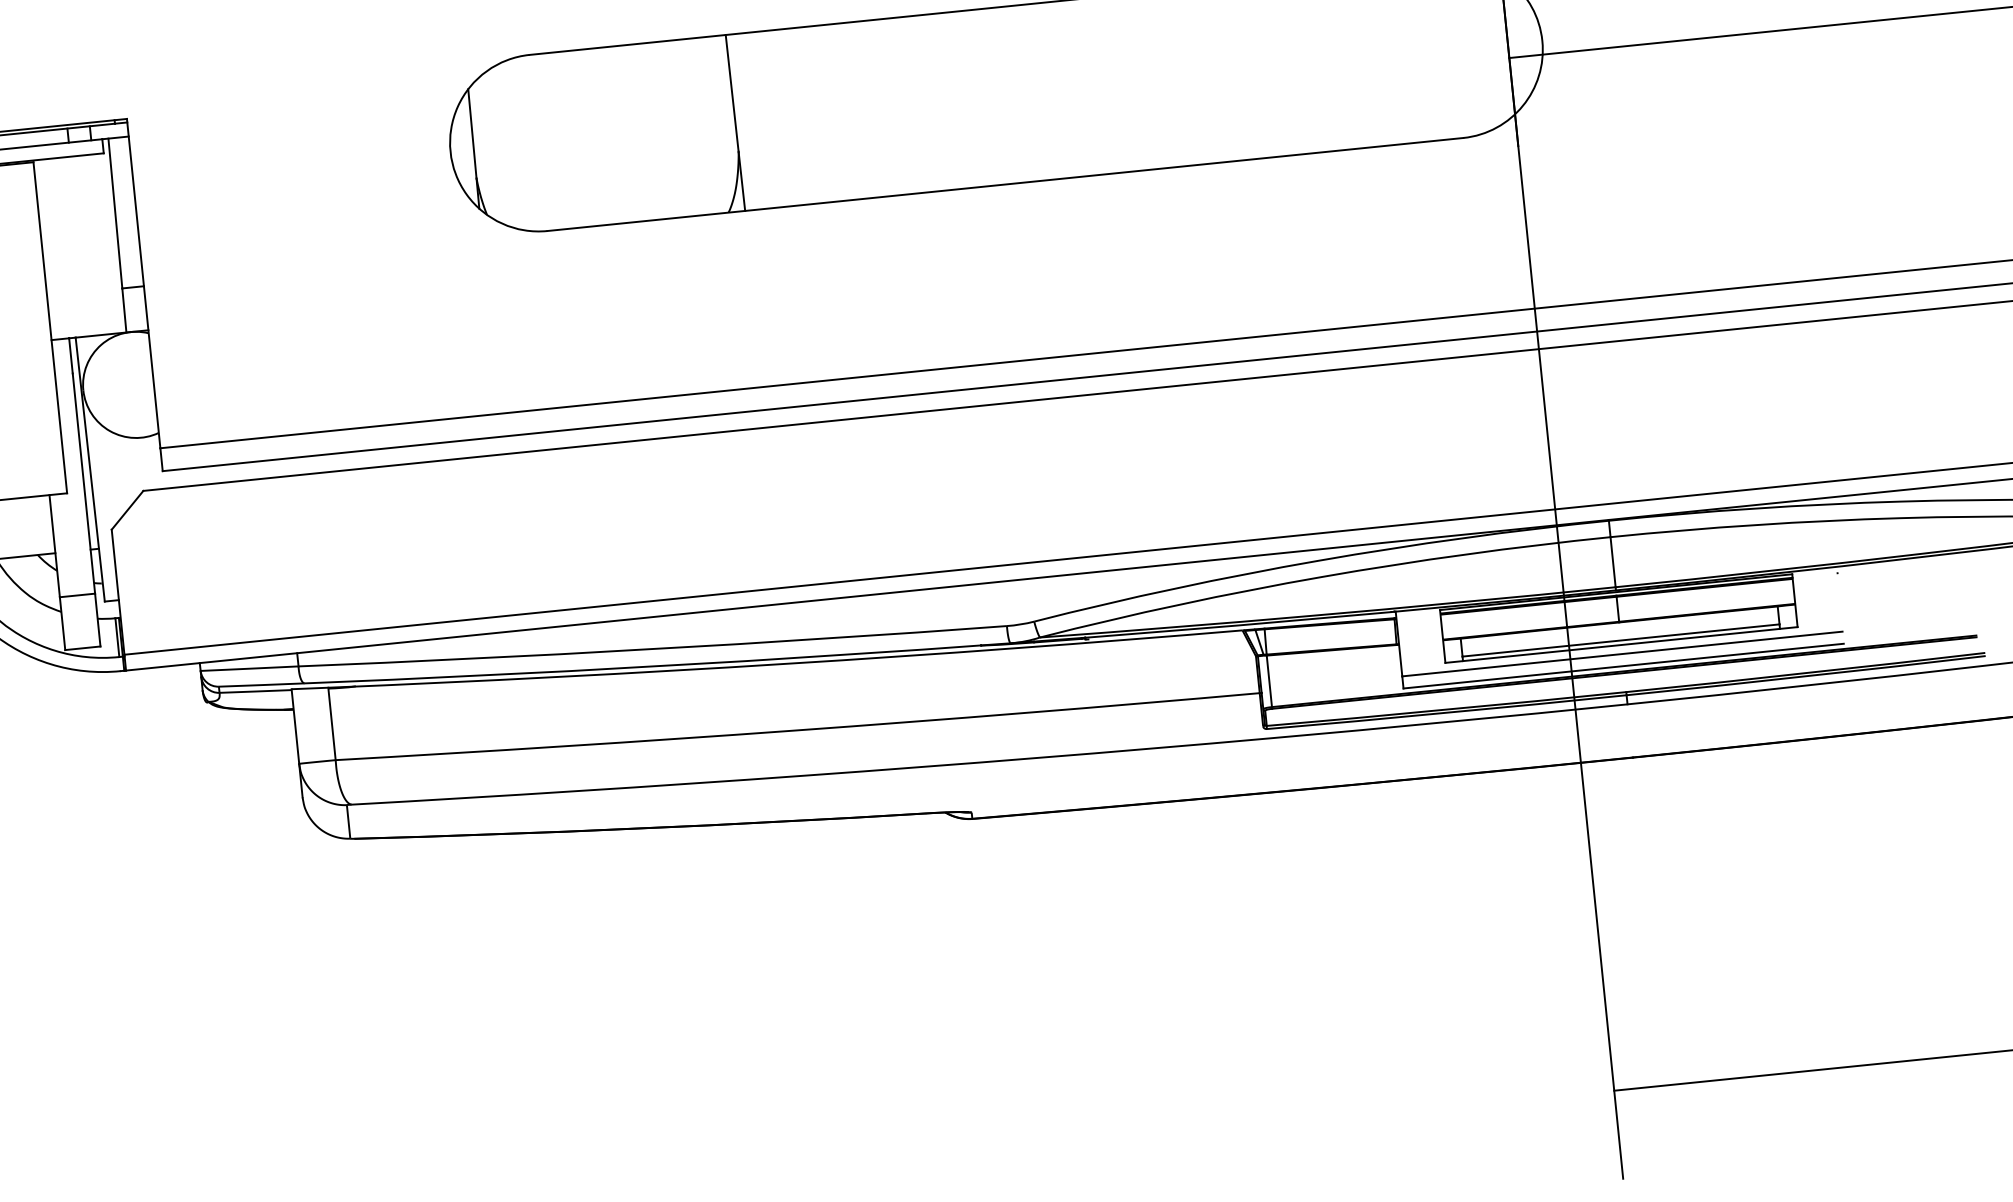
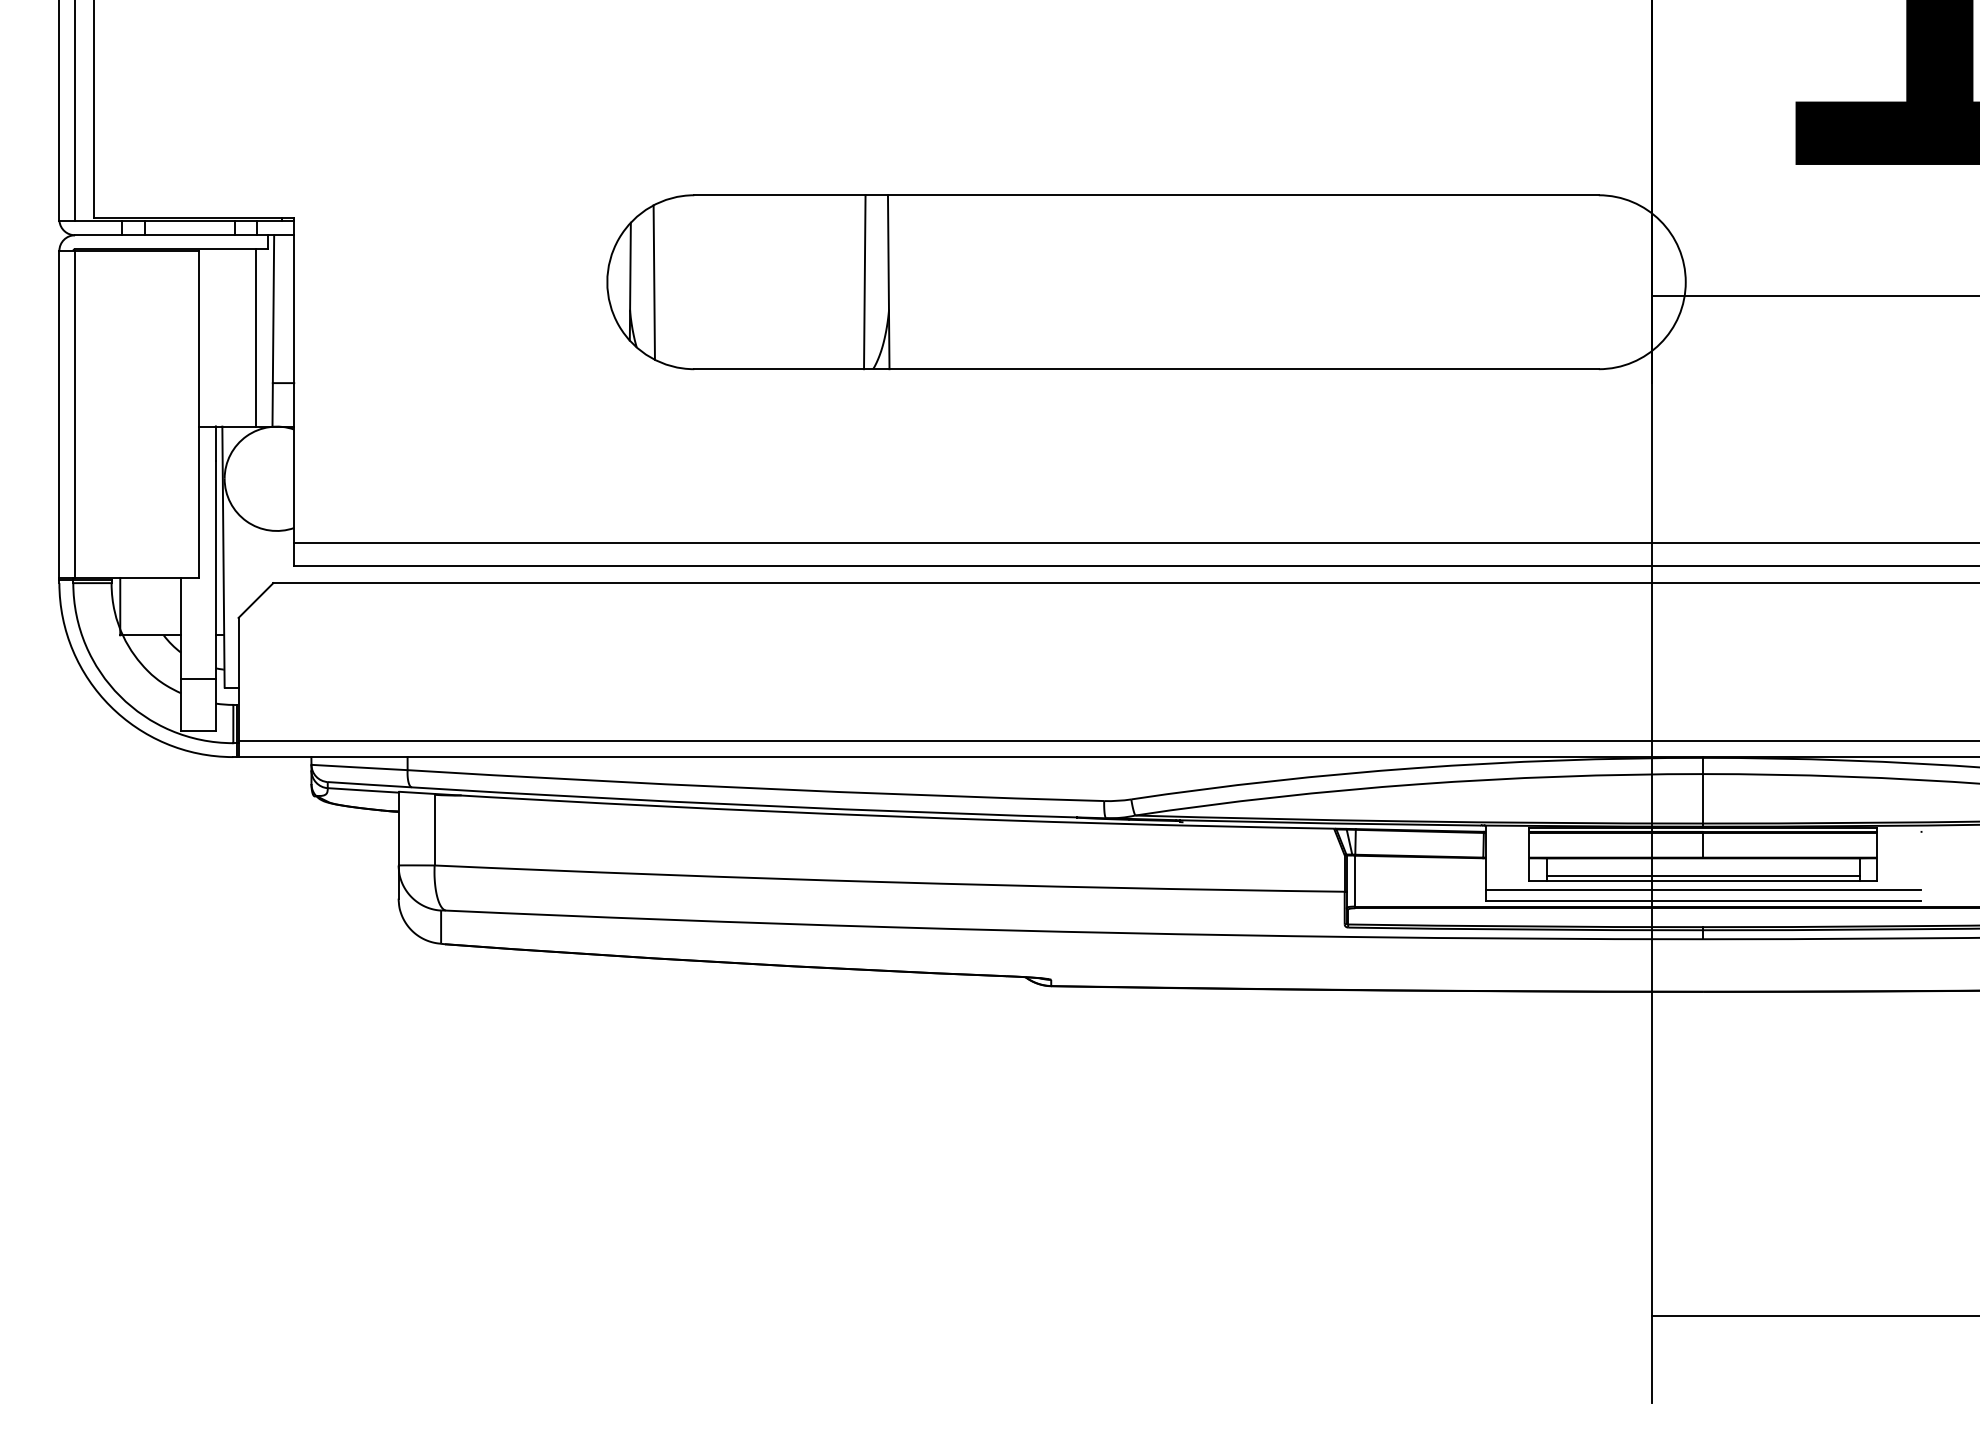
line: (710, 125) -> (864, 282), added
line: (497, 147) -> (653, 282), added
line: (101, 243) -> (256, 337), added

